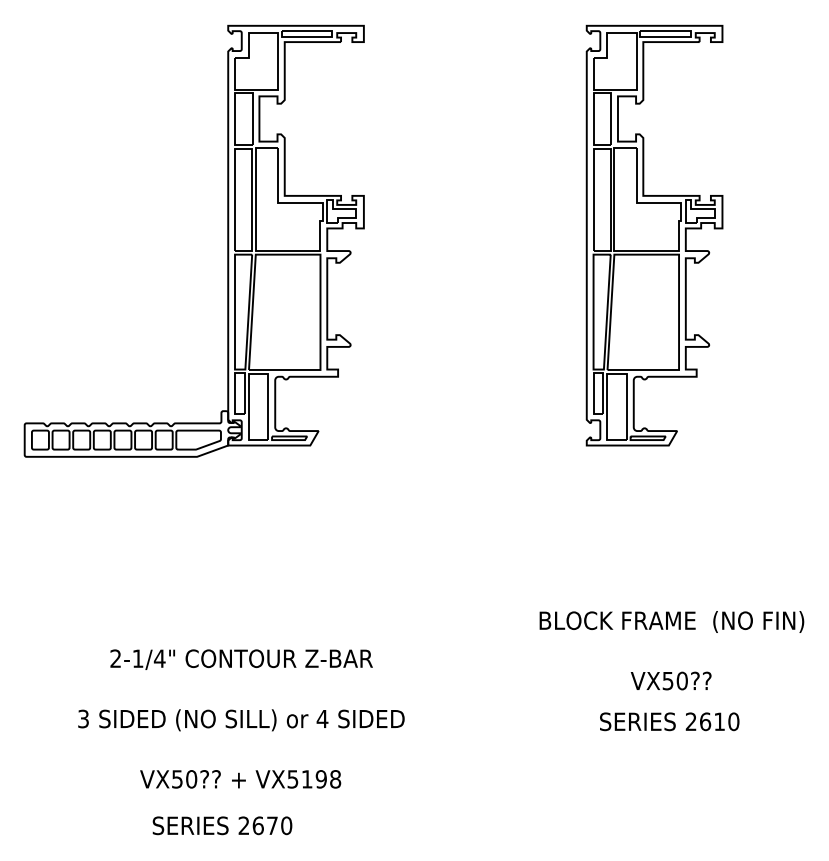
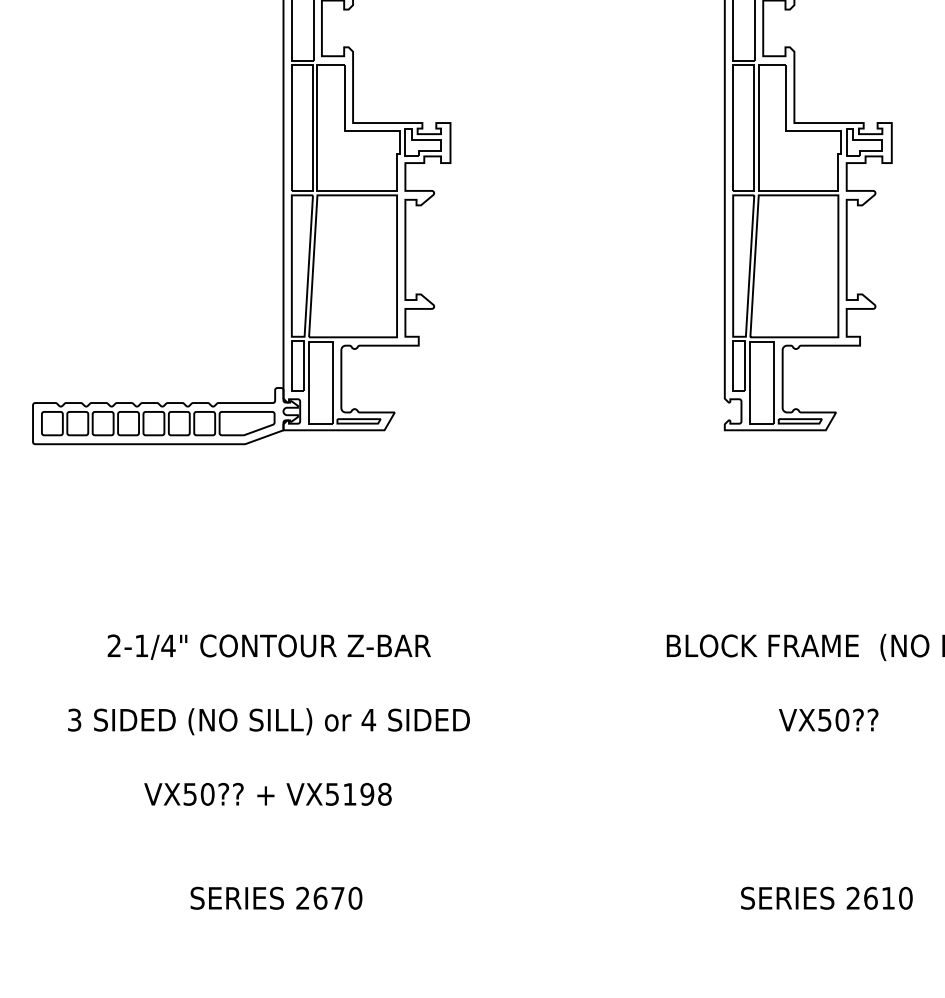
text: (241, 718) -> (269, 719), moved
text: (669, 721) -> (826, 897), moved

